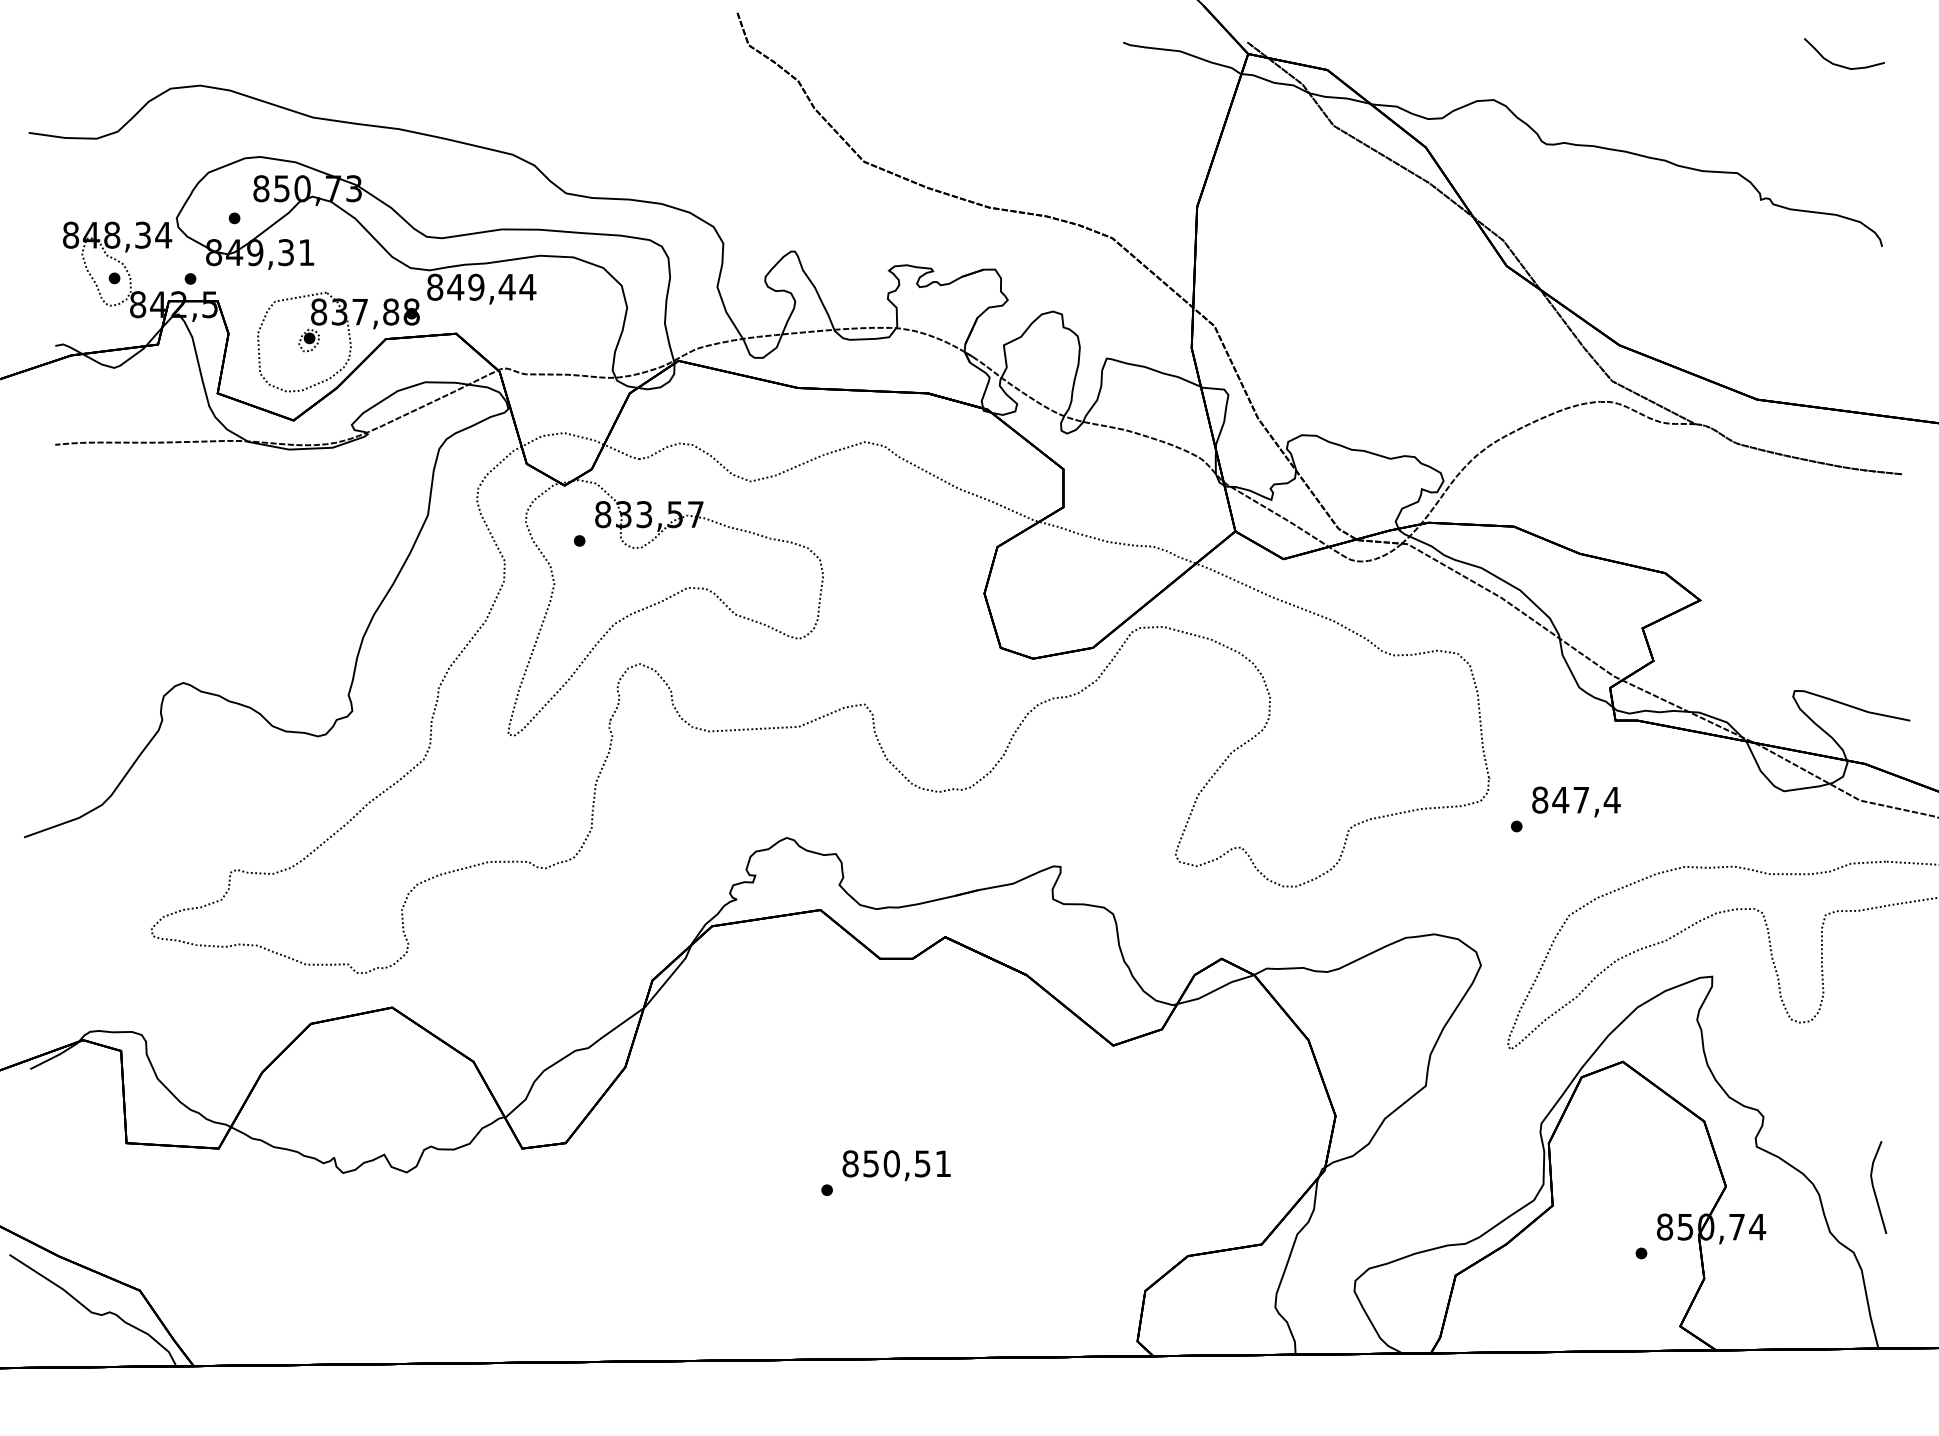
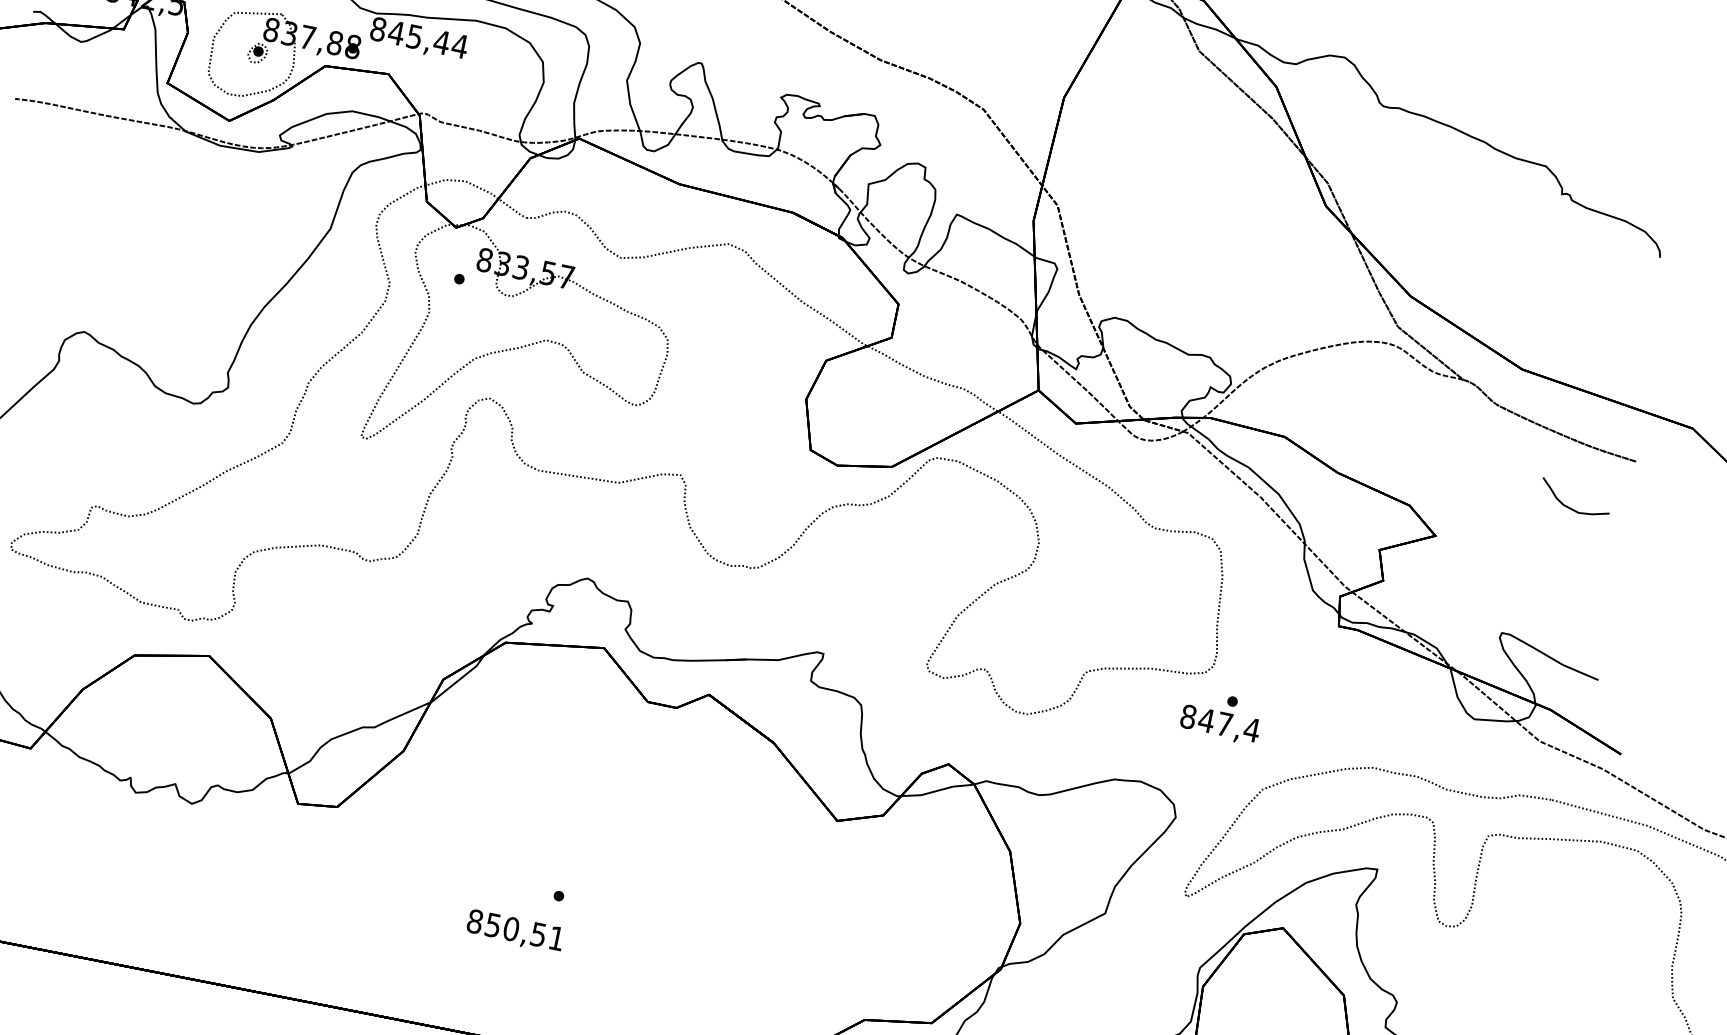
curve: (1839, 64) -> (1569, 506), moved
text: (476, 286) -> (414, 36), 849,44 -> 845,44
text: (1576, 801) -> (1220, 724), moved
text: (896, 1165) -> (515, 931), moved

